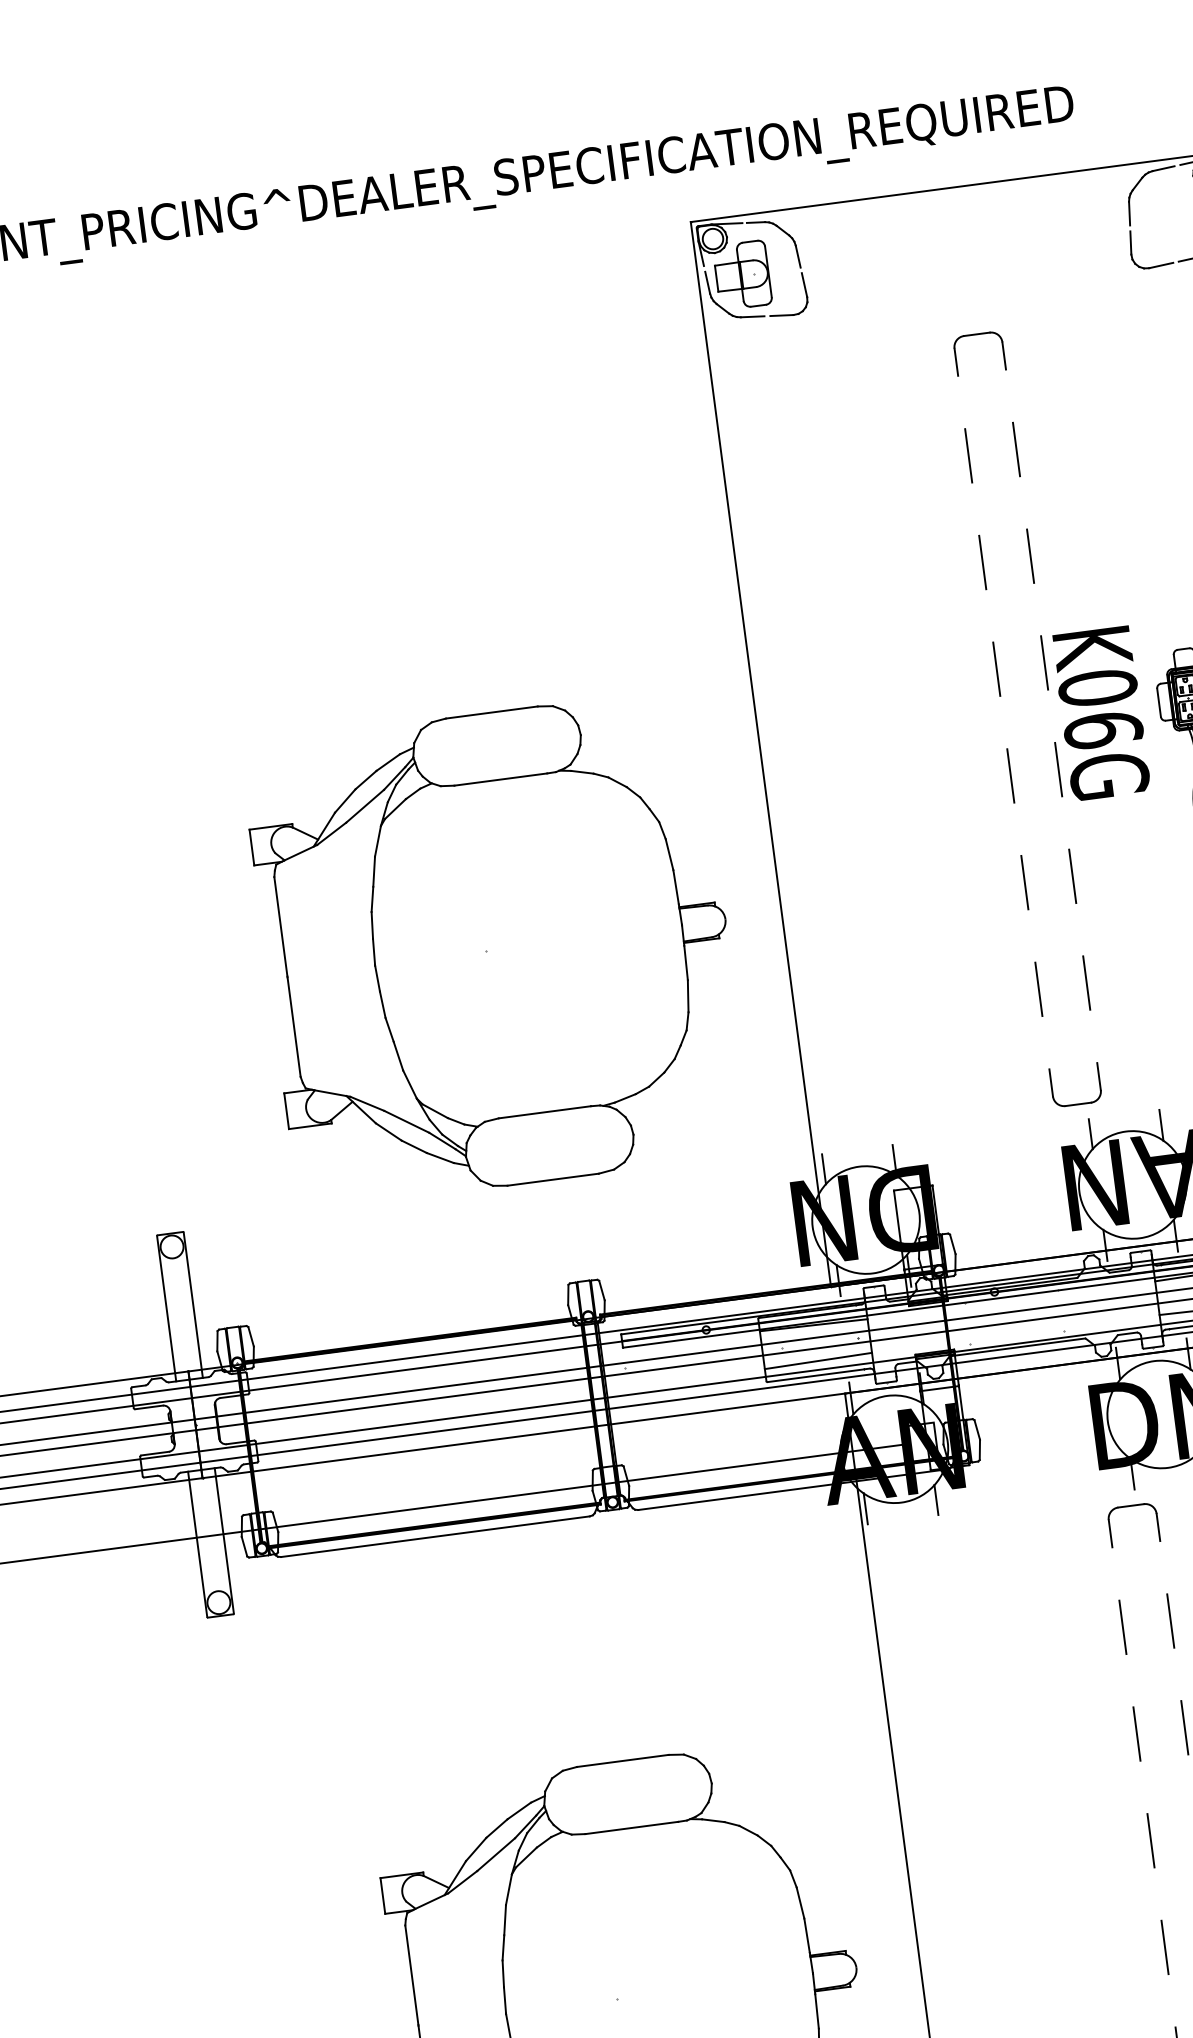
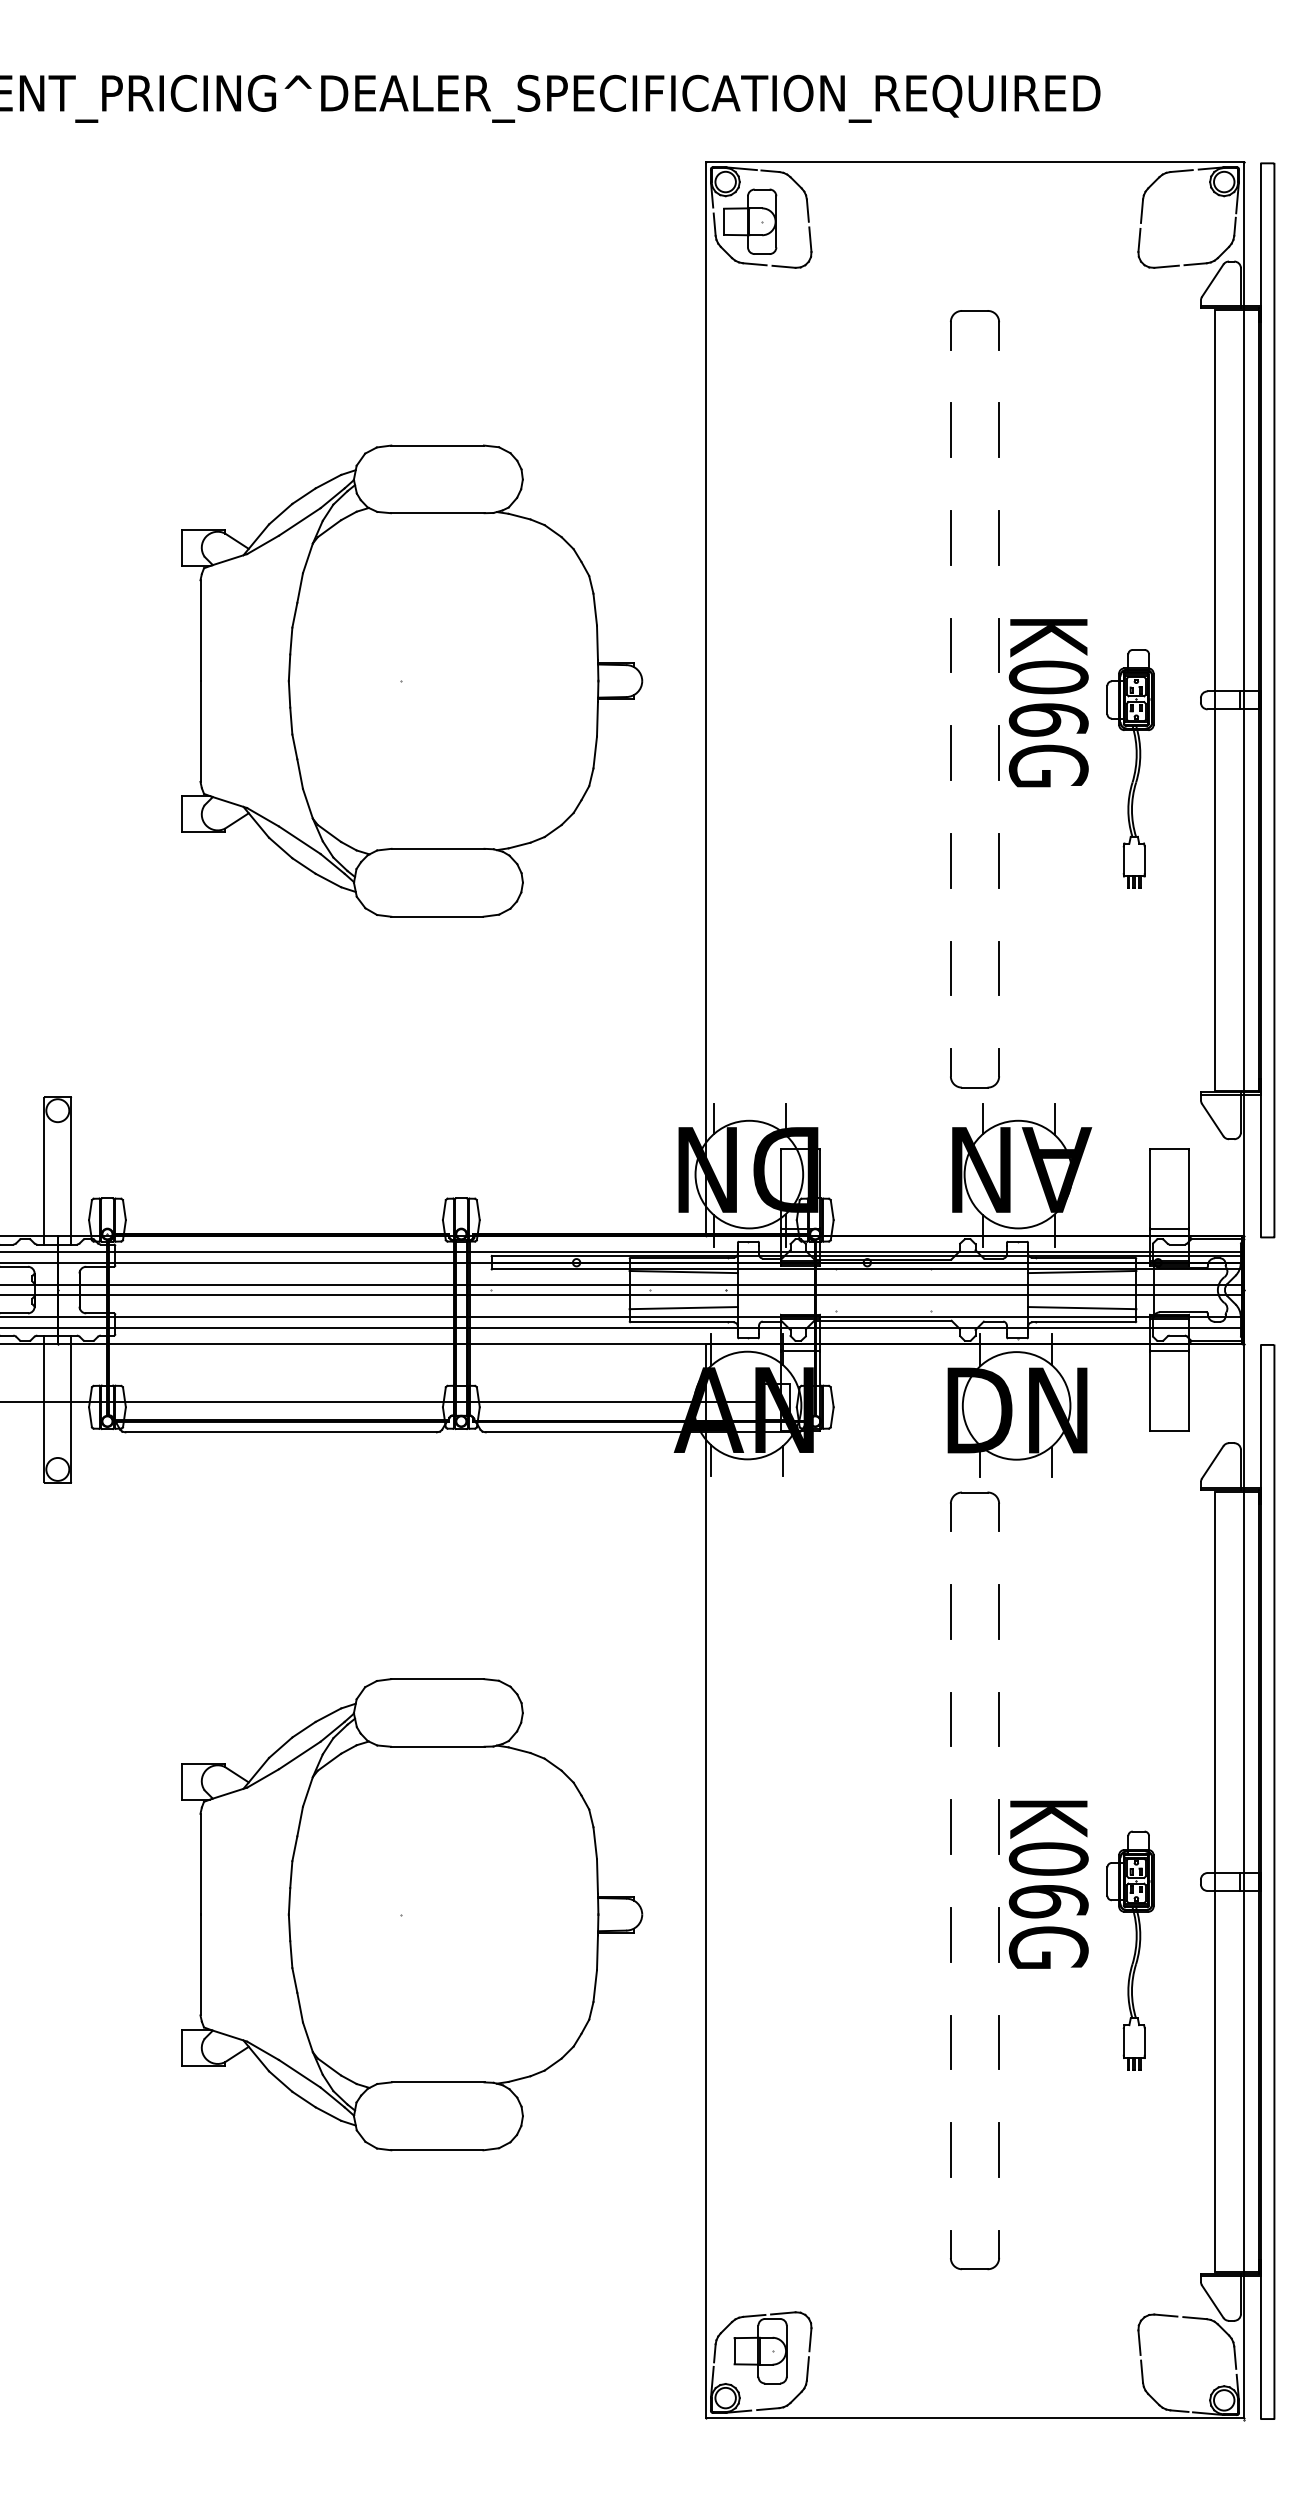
part: (497, 948) -> (412, 680), moved

